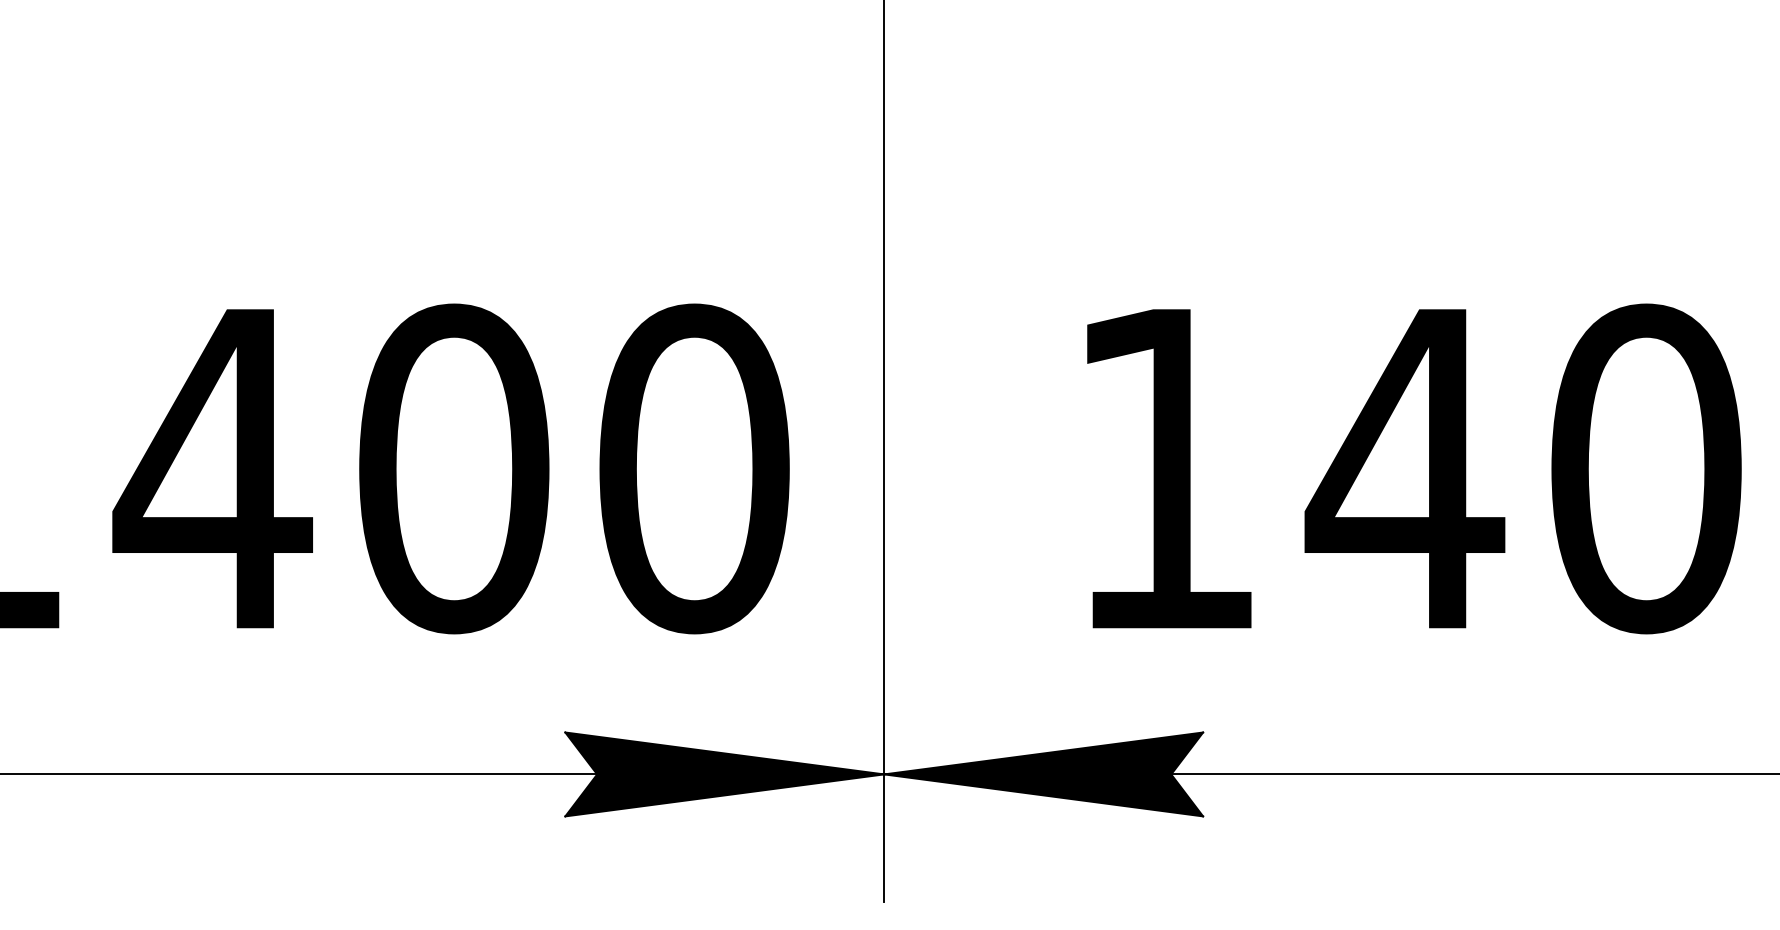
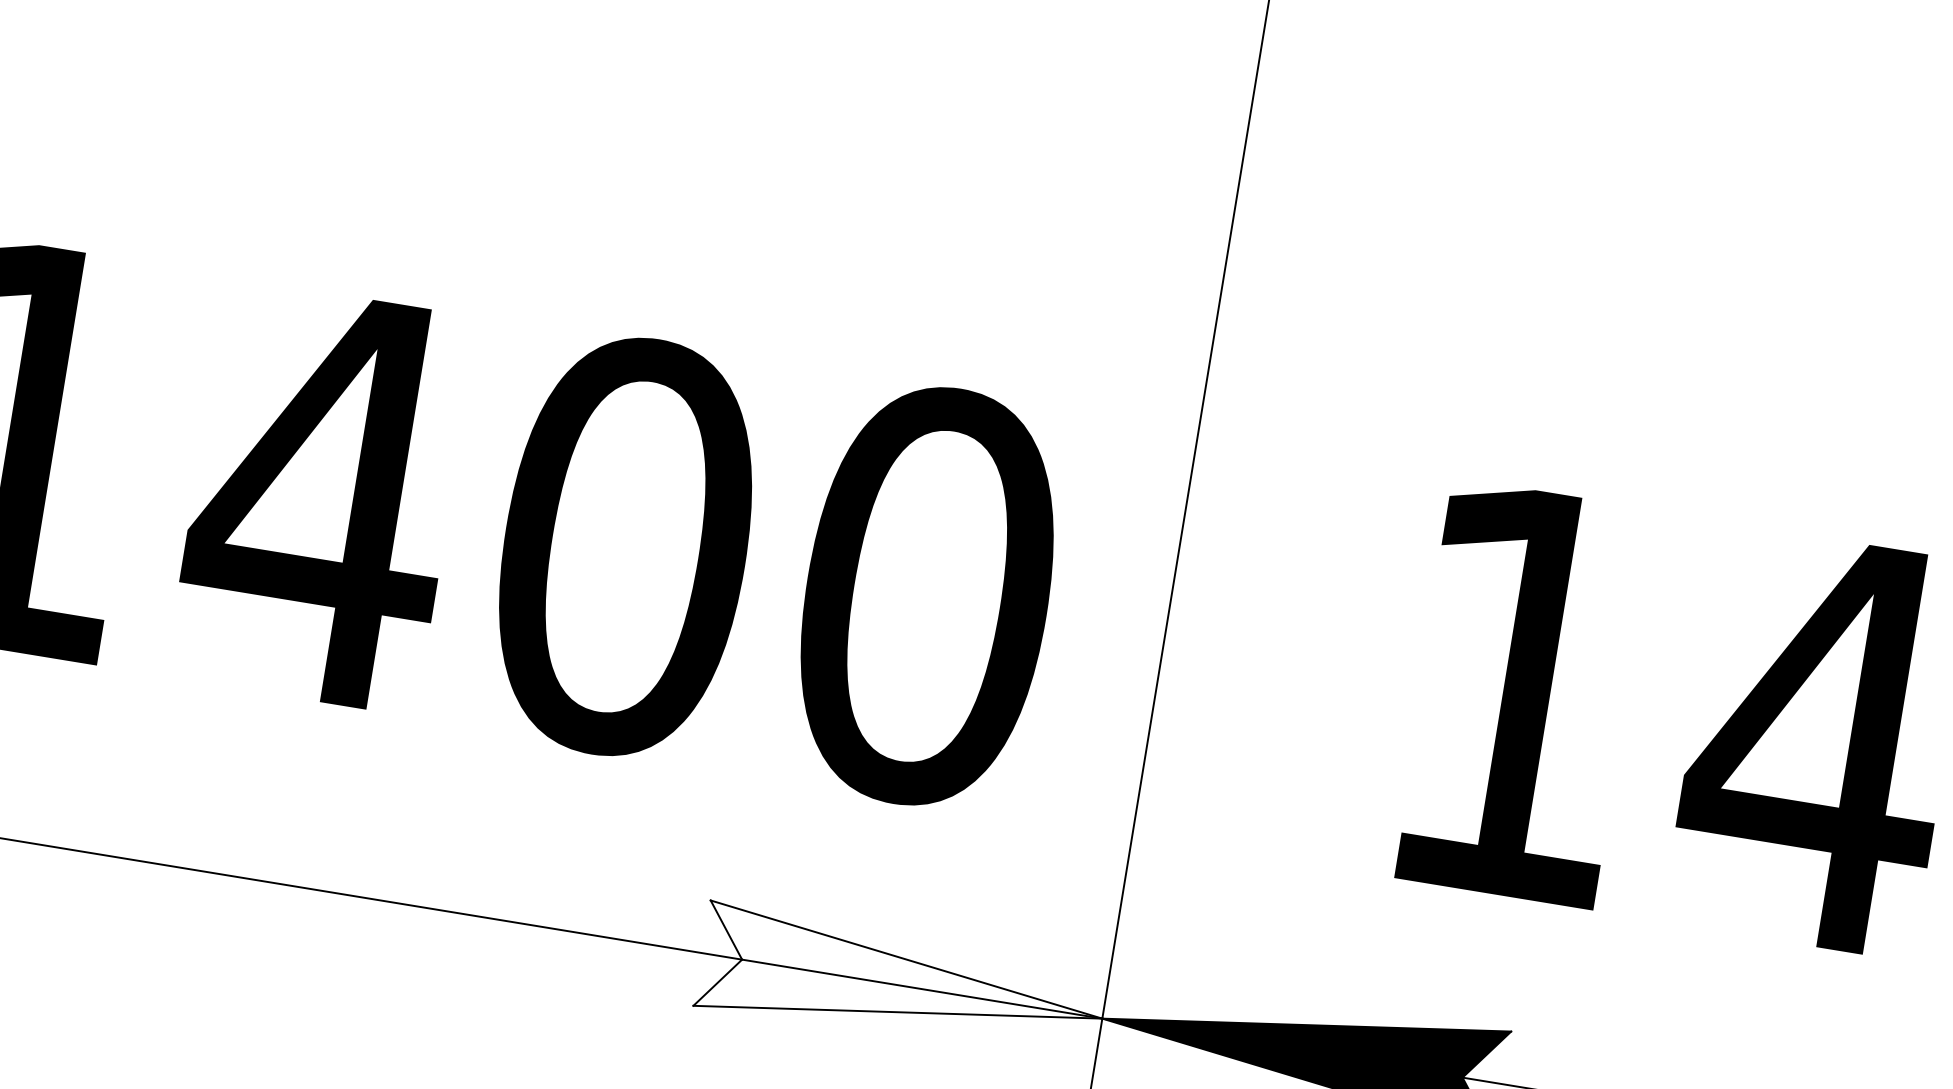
fill: (724, 774) -> (901, 985), removed

